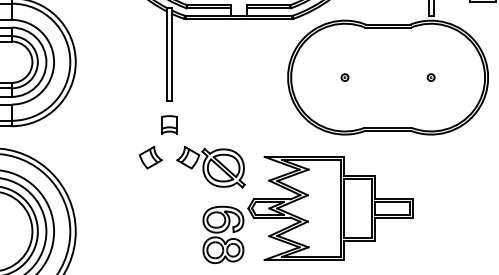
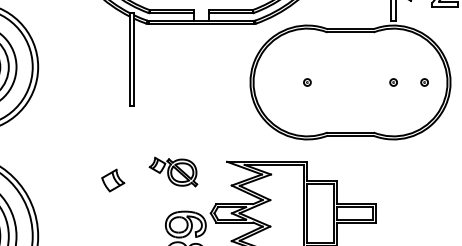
part: (461, 77) -> (423, 82), added
part: (169, 124) -> (131, 129), removed
part: (150, 157) -> (112, 180), moved
part: (210, 166) -> (172, 171), size x0.7

